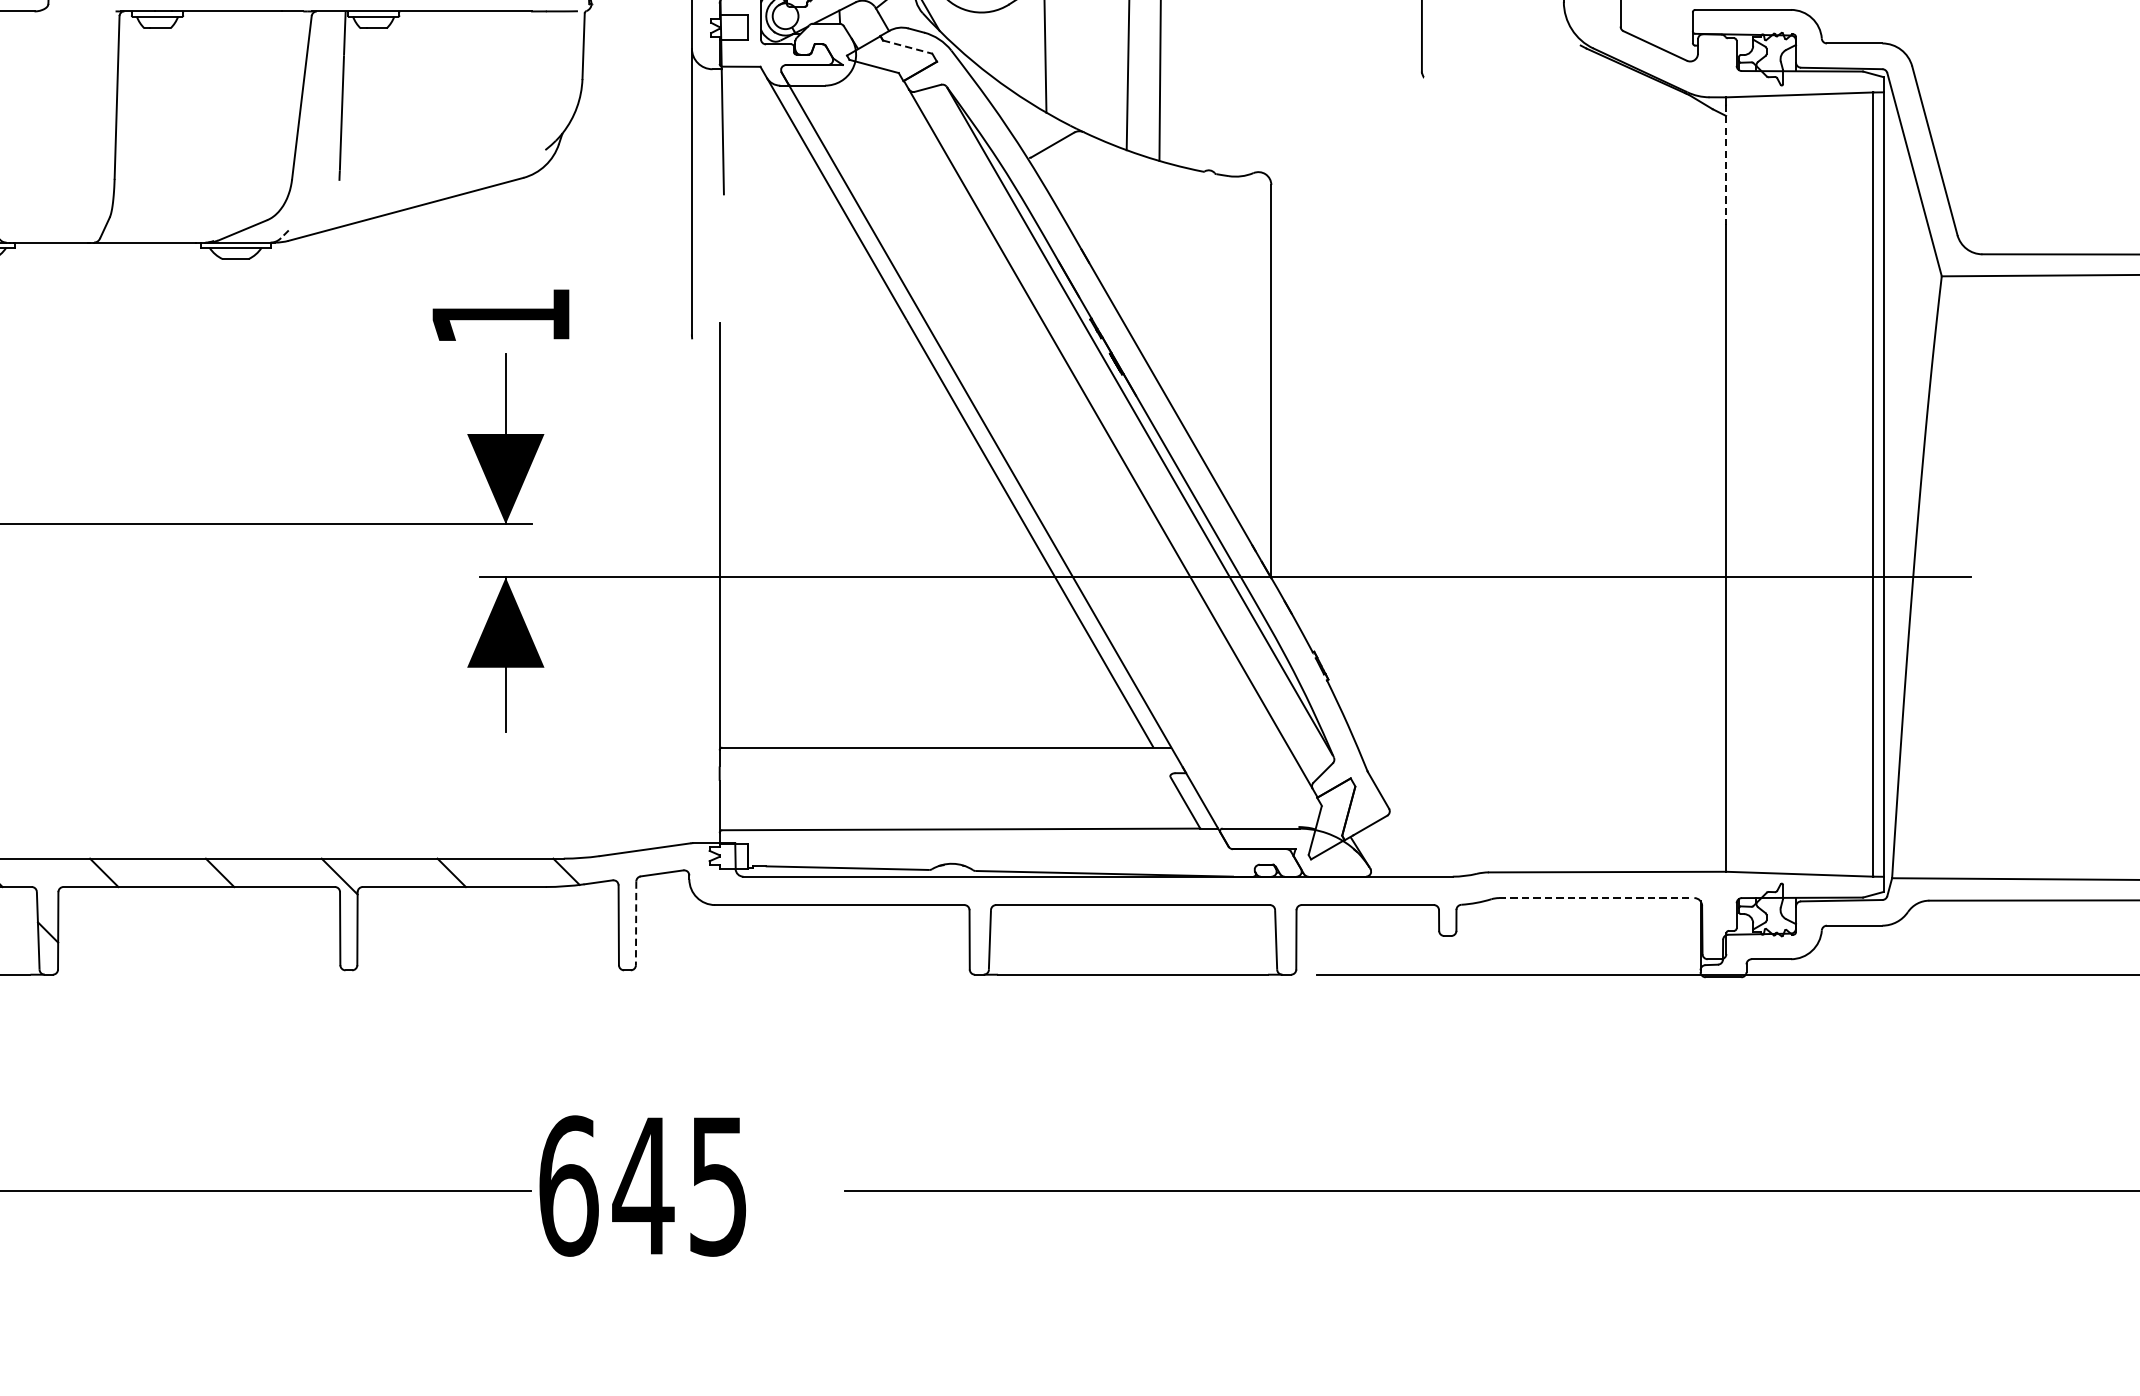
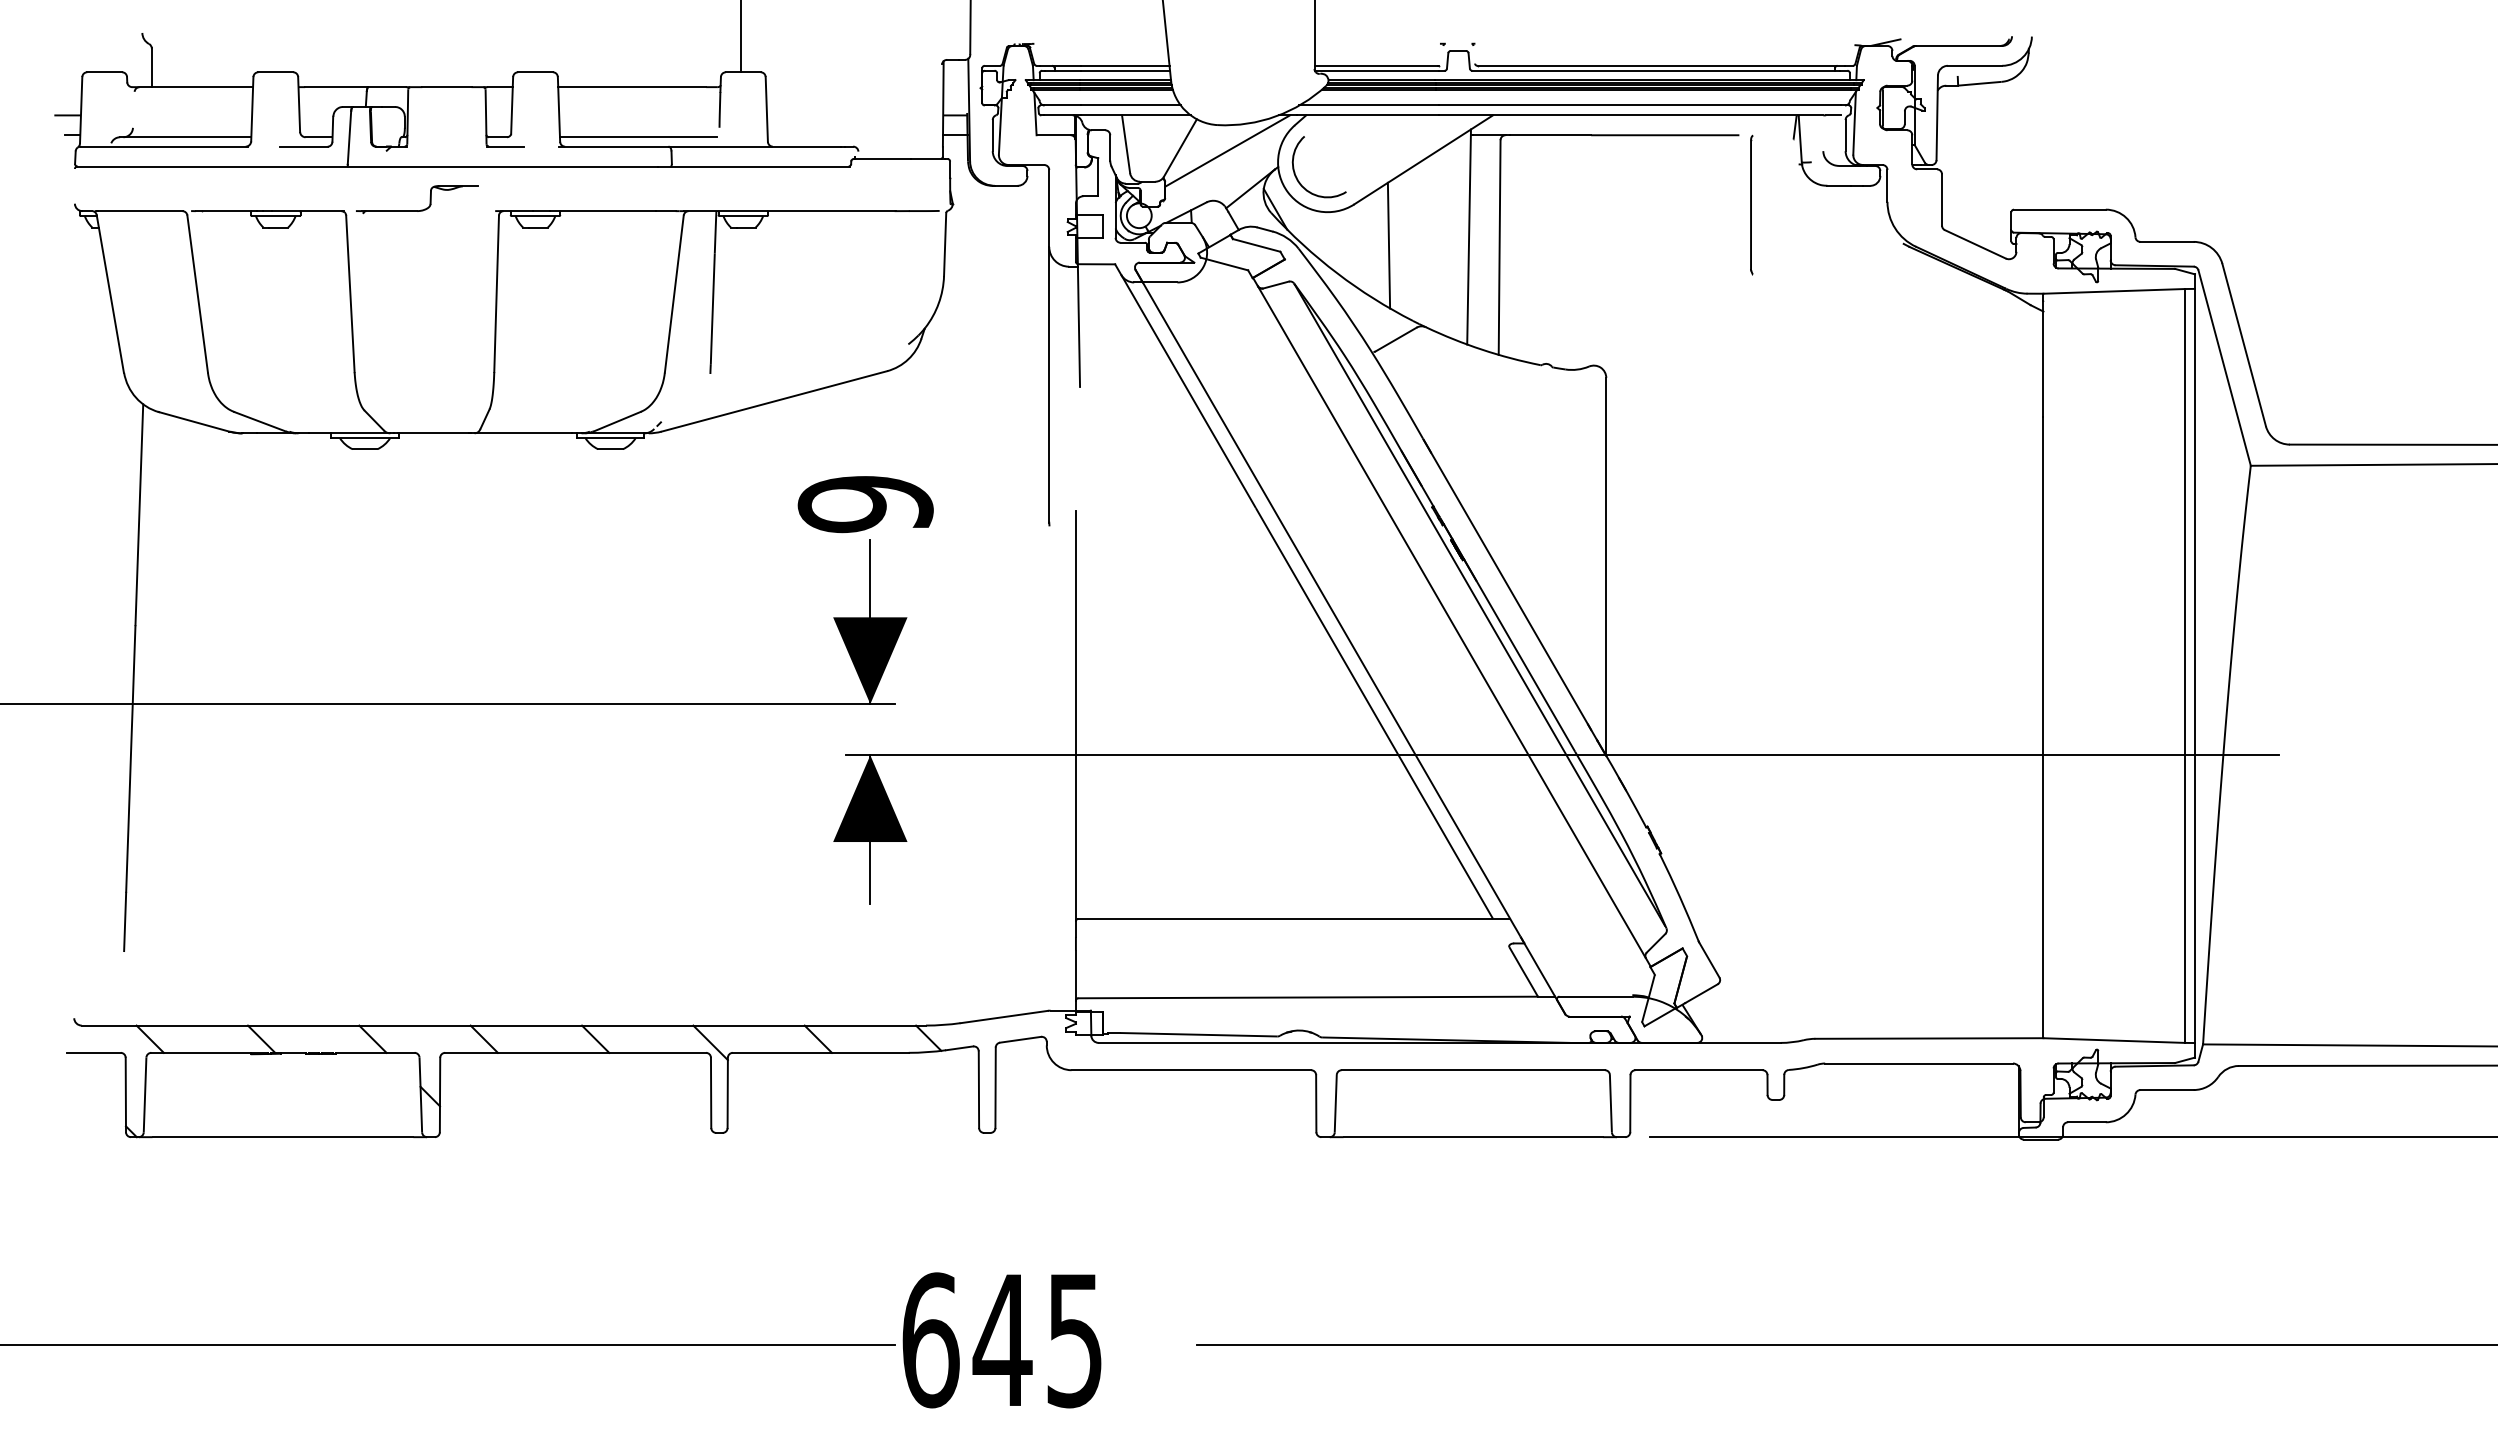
line: (907, 47) -> (1256, 245), dashed -> solid
line: (1726, 164) -> (2043, 358), dashed -> solid
text: (500, 316) -> (865, 504), 1 -> 9
line: (1597, 898) -> (1919, 1063), dashed -> solid
line: (636, 924) -> (995, 1088), dashed -> solid

